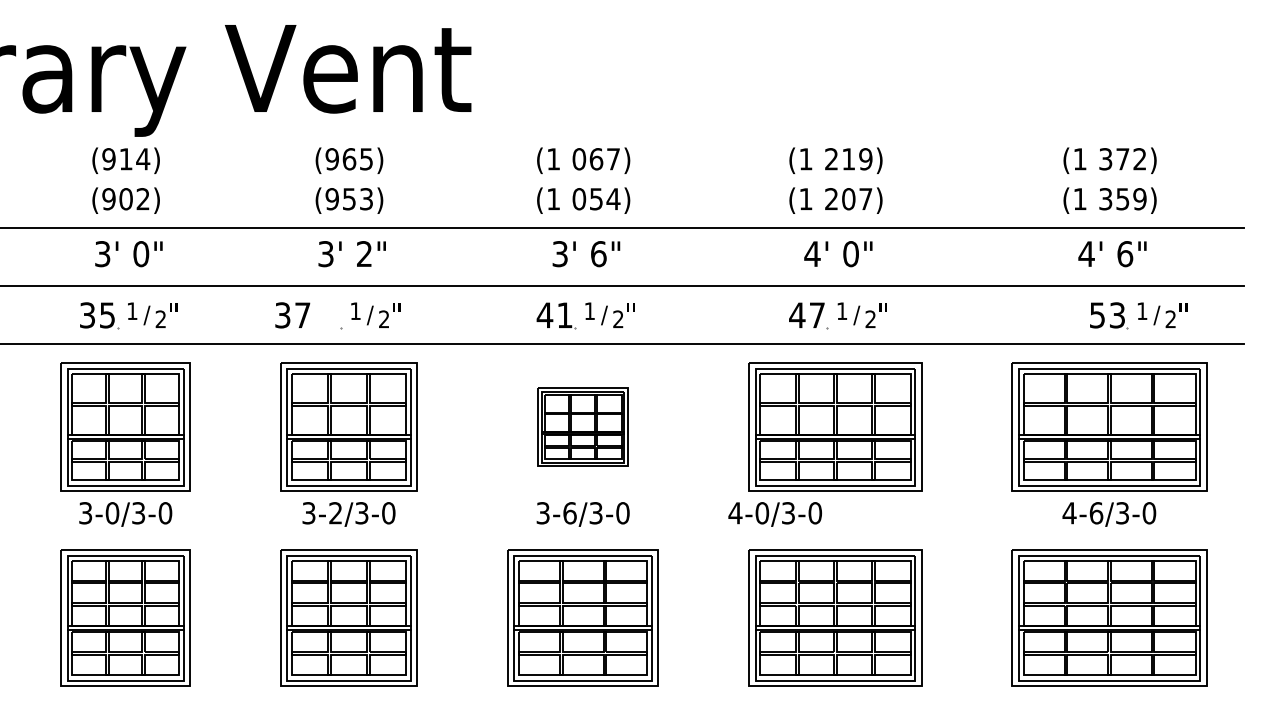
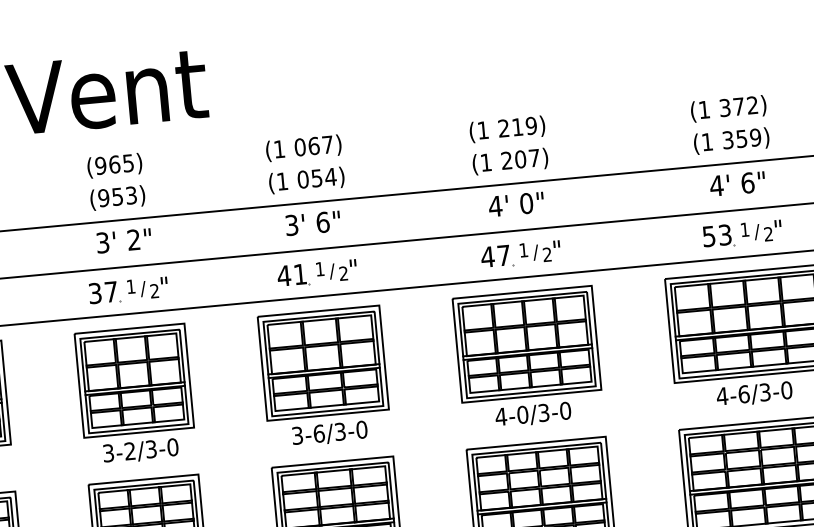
text: (292, 315) -> (103, 292), moved
part: (1138, 315) -> (742, 233), moved
part: (582, 426) -> (322, 362), size x1.67
text: (774, 514) -> (532, 414), moved

